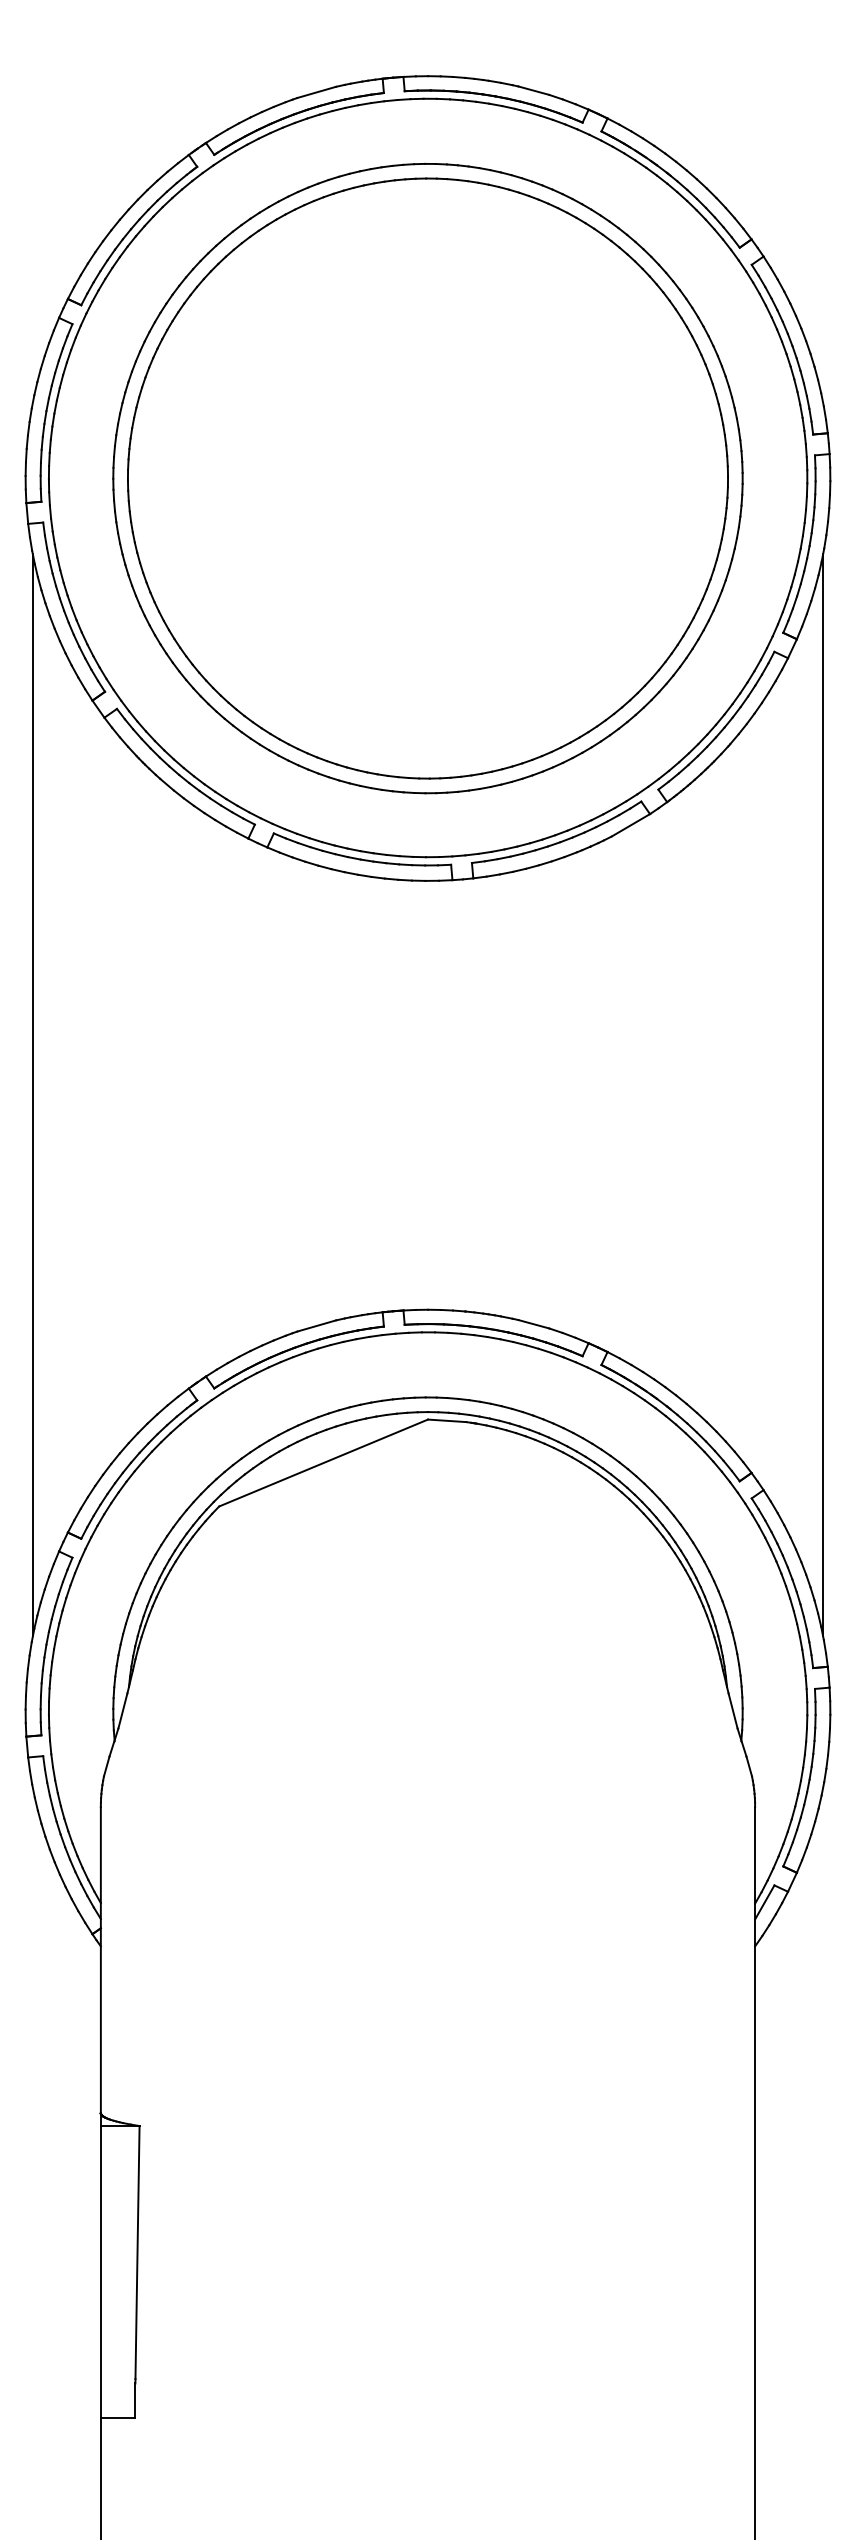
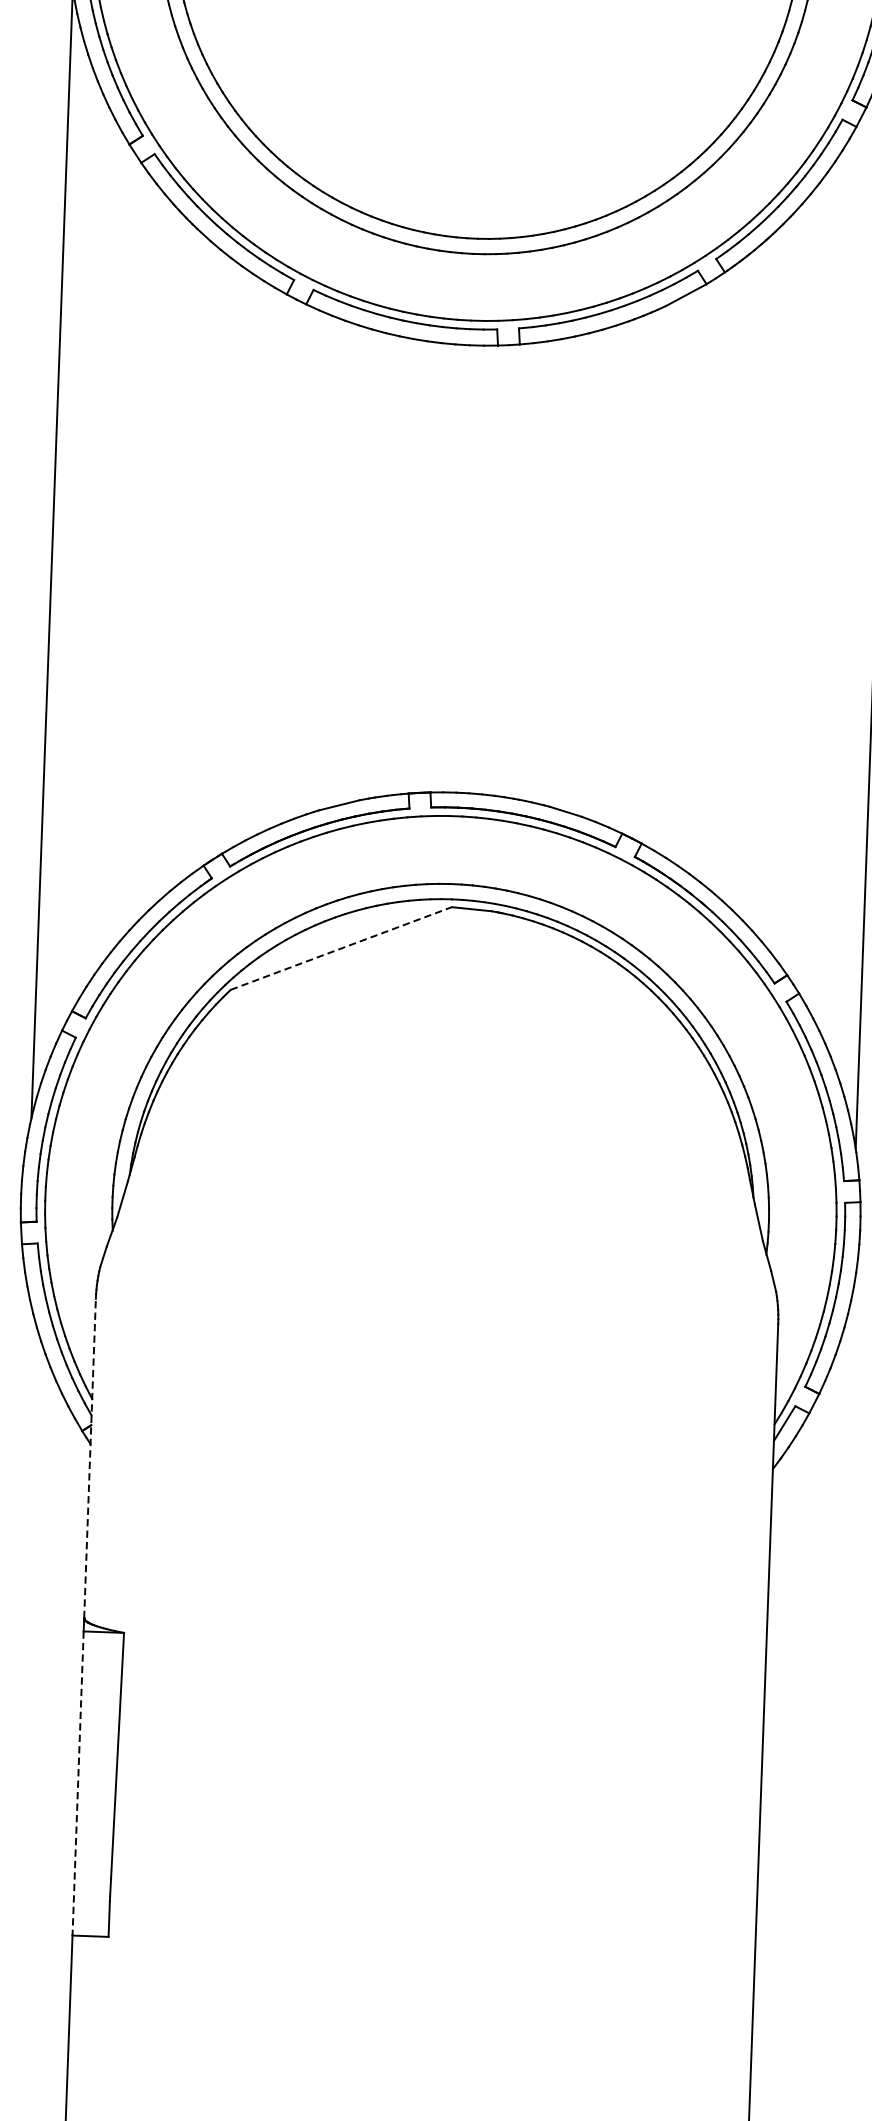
line: (324, 1462) -> (342, 947), solid -> dashed
line: (100, 1959) -> (89, 1457), solid -> dashed
line: (100, 2271) -> (77, 1783), solid -> dashed

